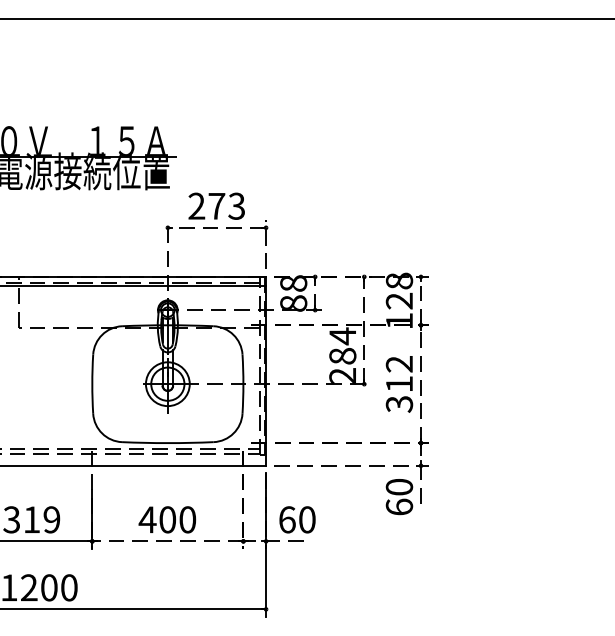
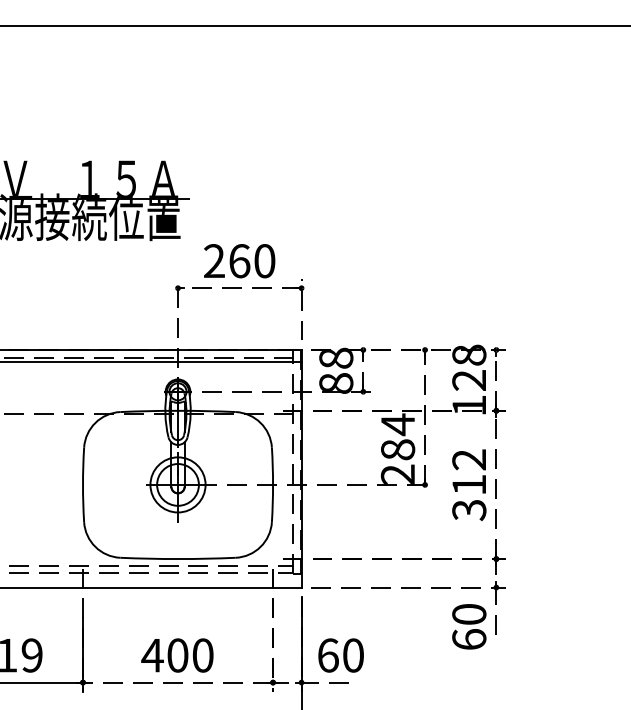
text: (226, 205) -> (251, 260), 273 -> 260

